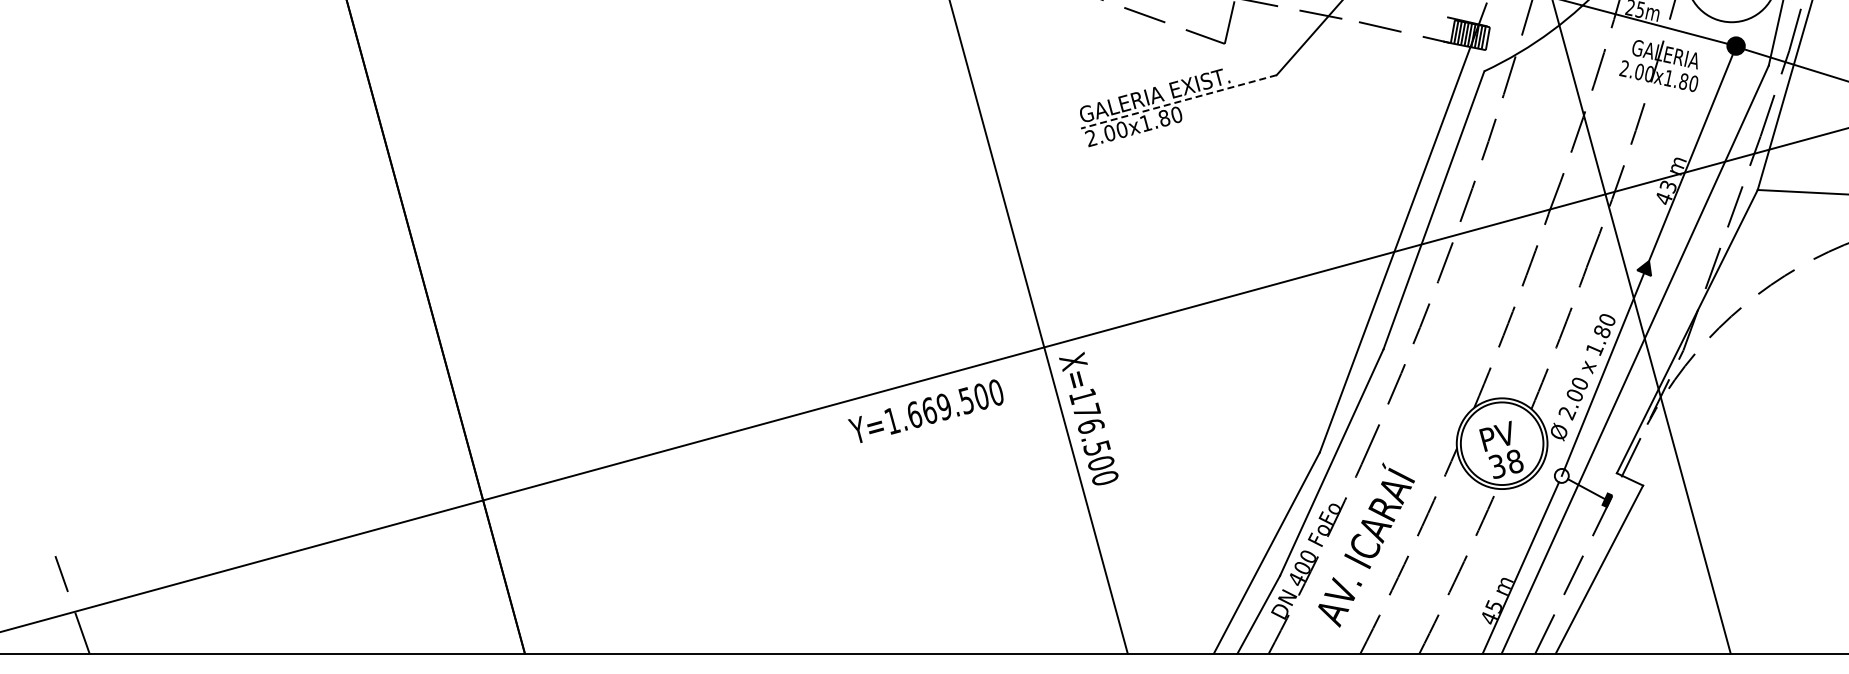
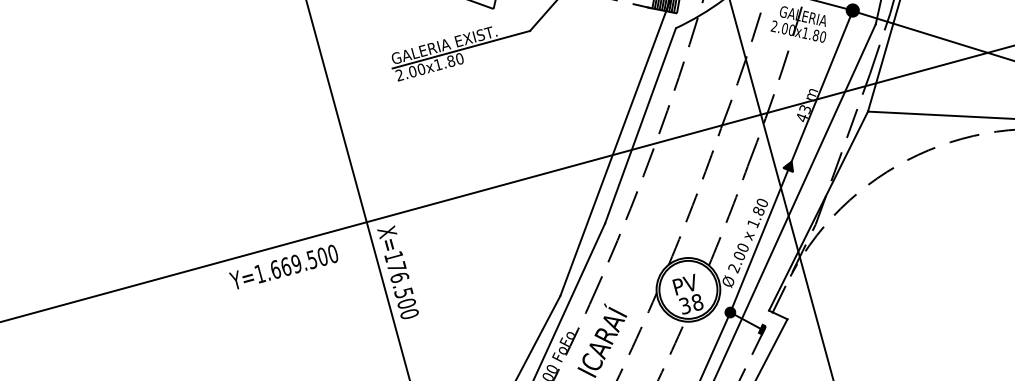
line: (1178, 102) -> (461, 50), dashed -> solid
fill: (1561, 475) -> (730, 312), added

